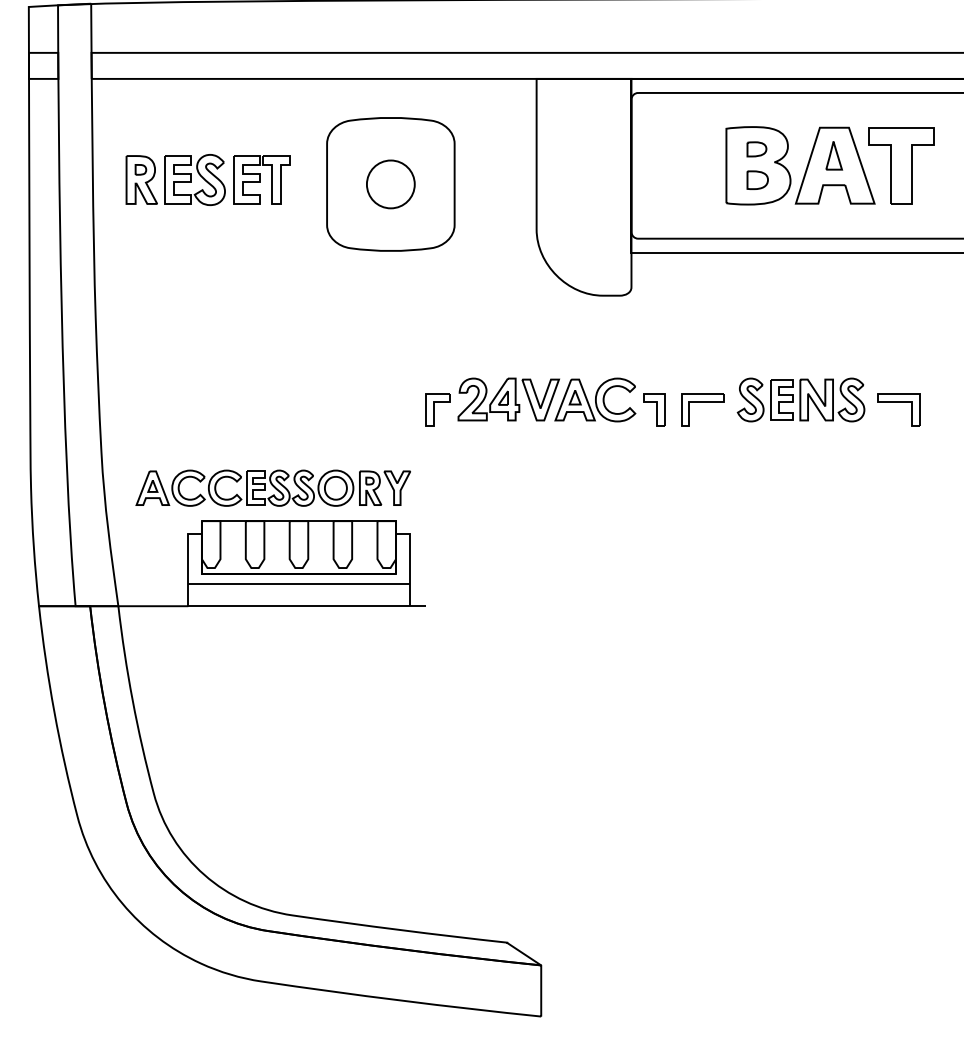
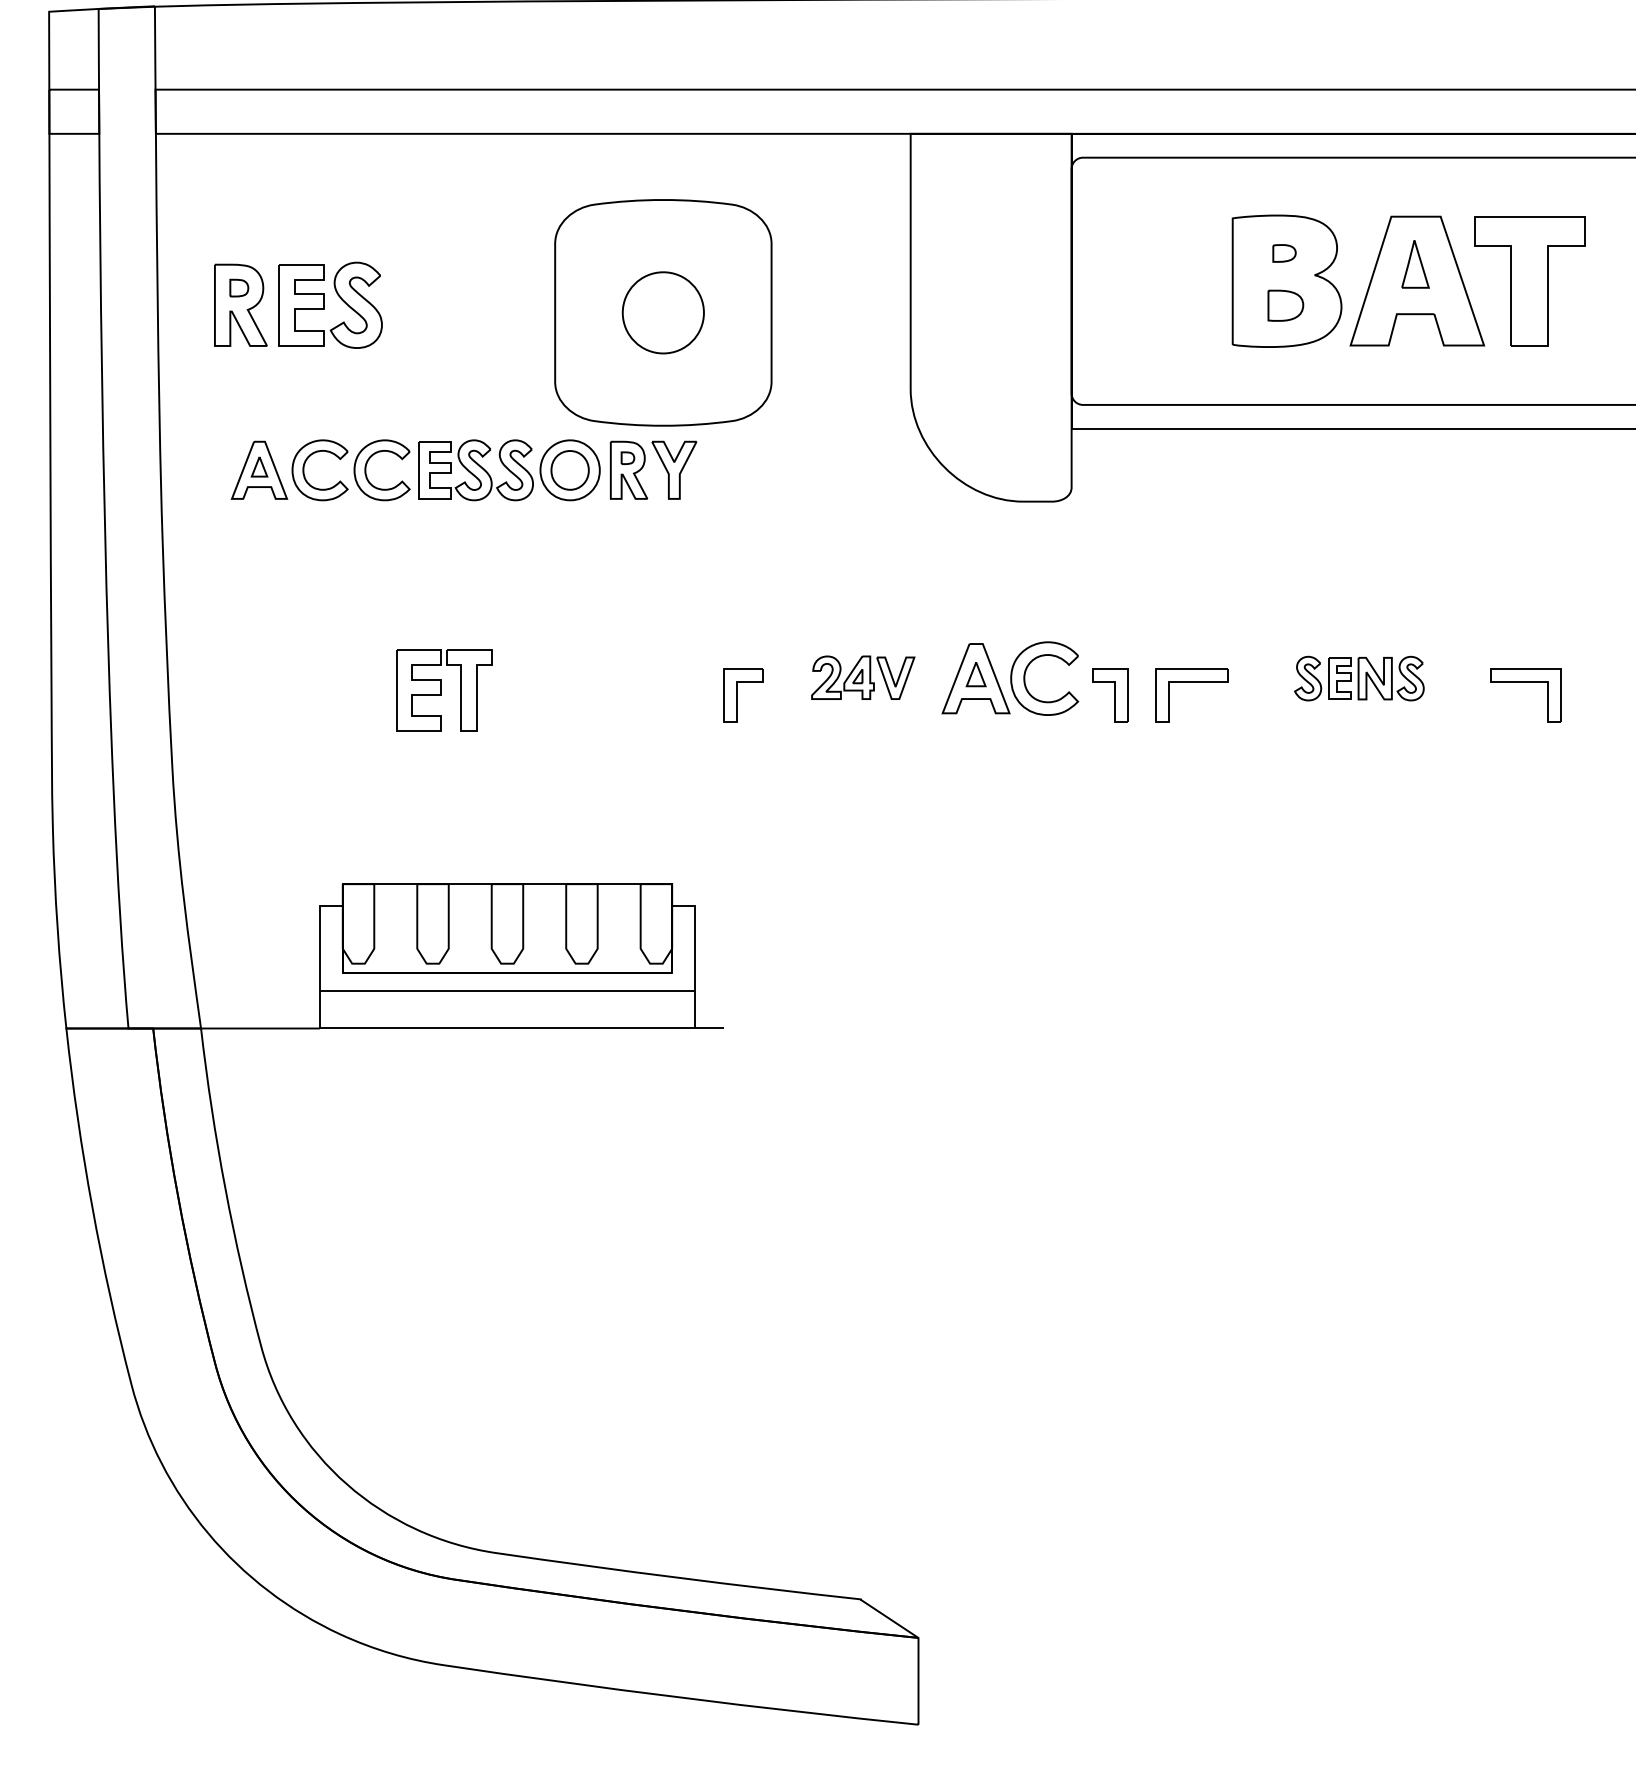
part: (756, 149) -> (1283, 253), size x0.7
part: (261, 179) -> (443, 689), moved
part: (508, 399) -> (862, 677), size x0.6
part: (800, 399) -> (1358, 677), size x0.6
part: (272, 487) -> (462, 469), moved

